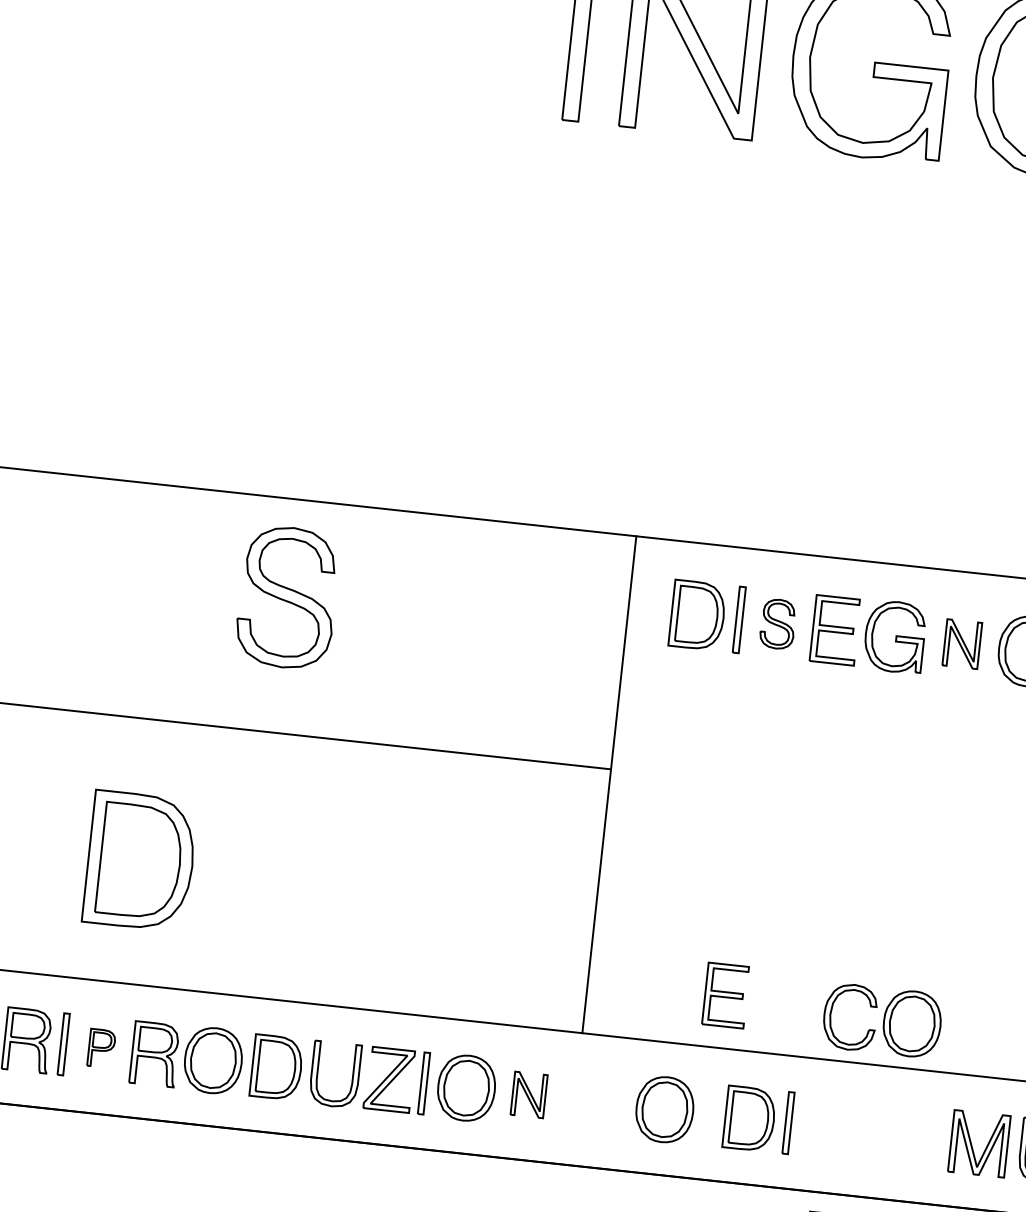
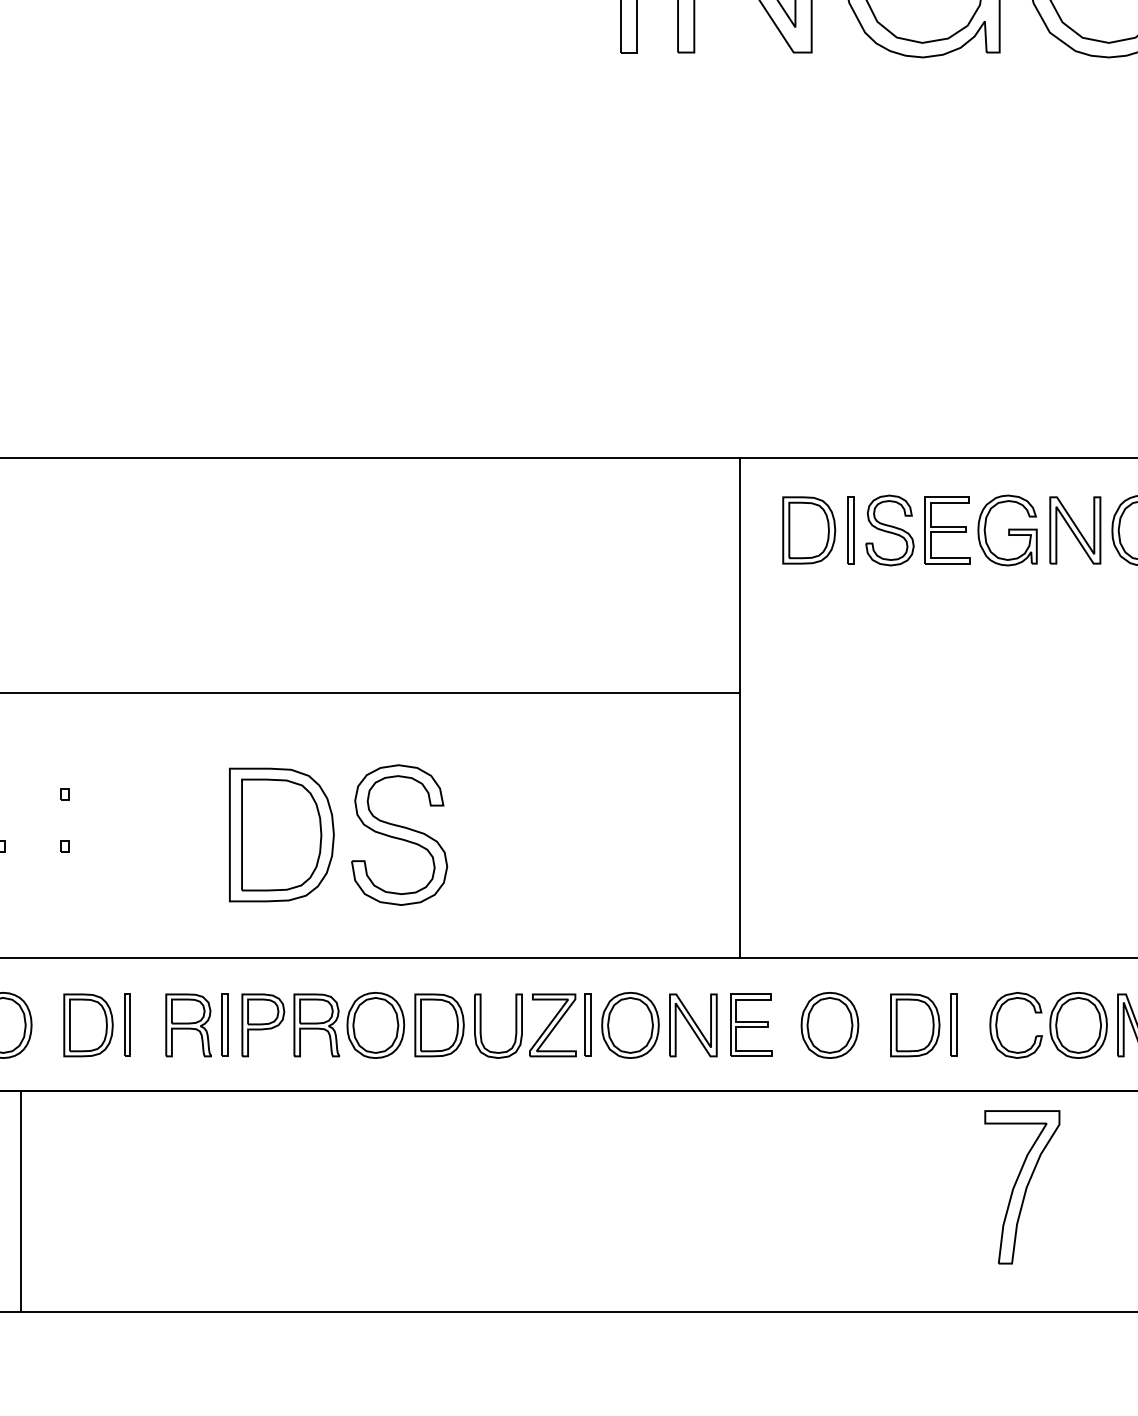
part: (287, 597) -> (399, 834), moved
part: (777, 624) -> (889, 530), size x1.43
part: (962, 644) -> (1075, 530), size x1.43
part: (726, 994) -> (751, 1024), moved
part: (882, 1019) -> (1048, 1024), moved
part: (101, 1048) -> (263, 1025), size x1.67
part: (529, 1095) -> (693, 1025), size x1.43

